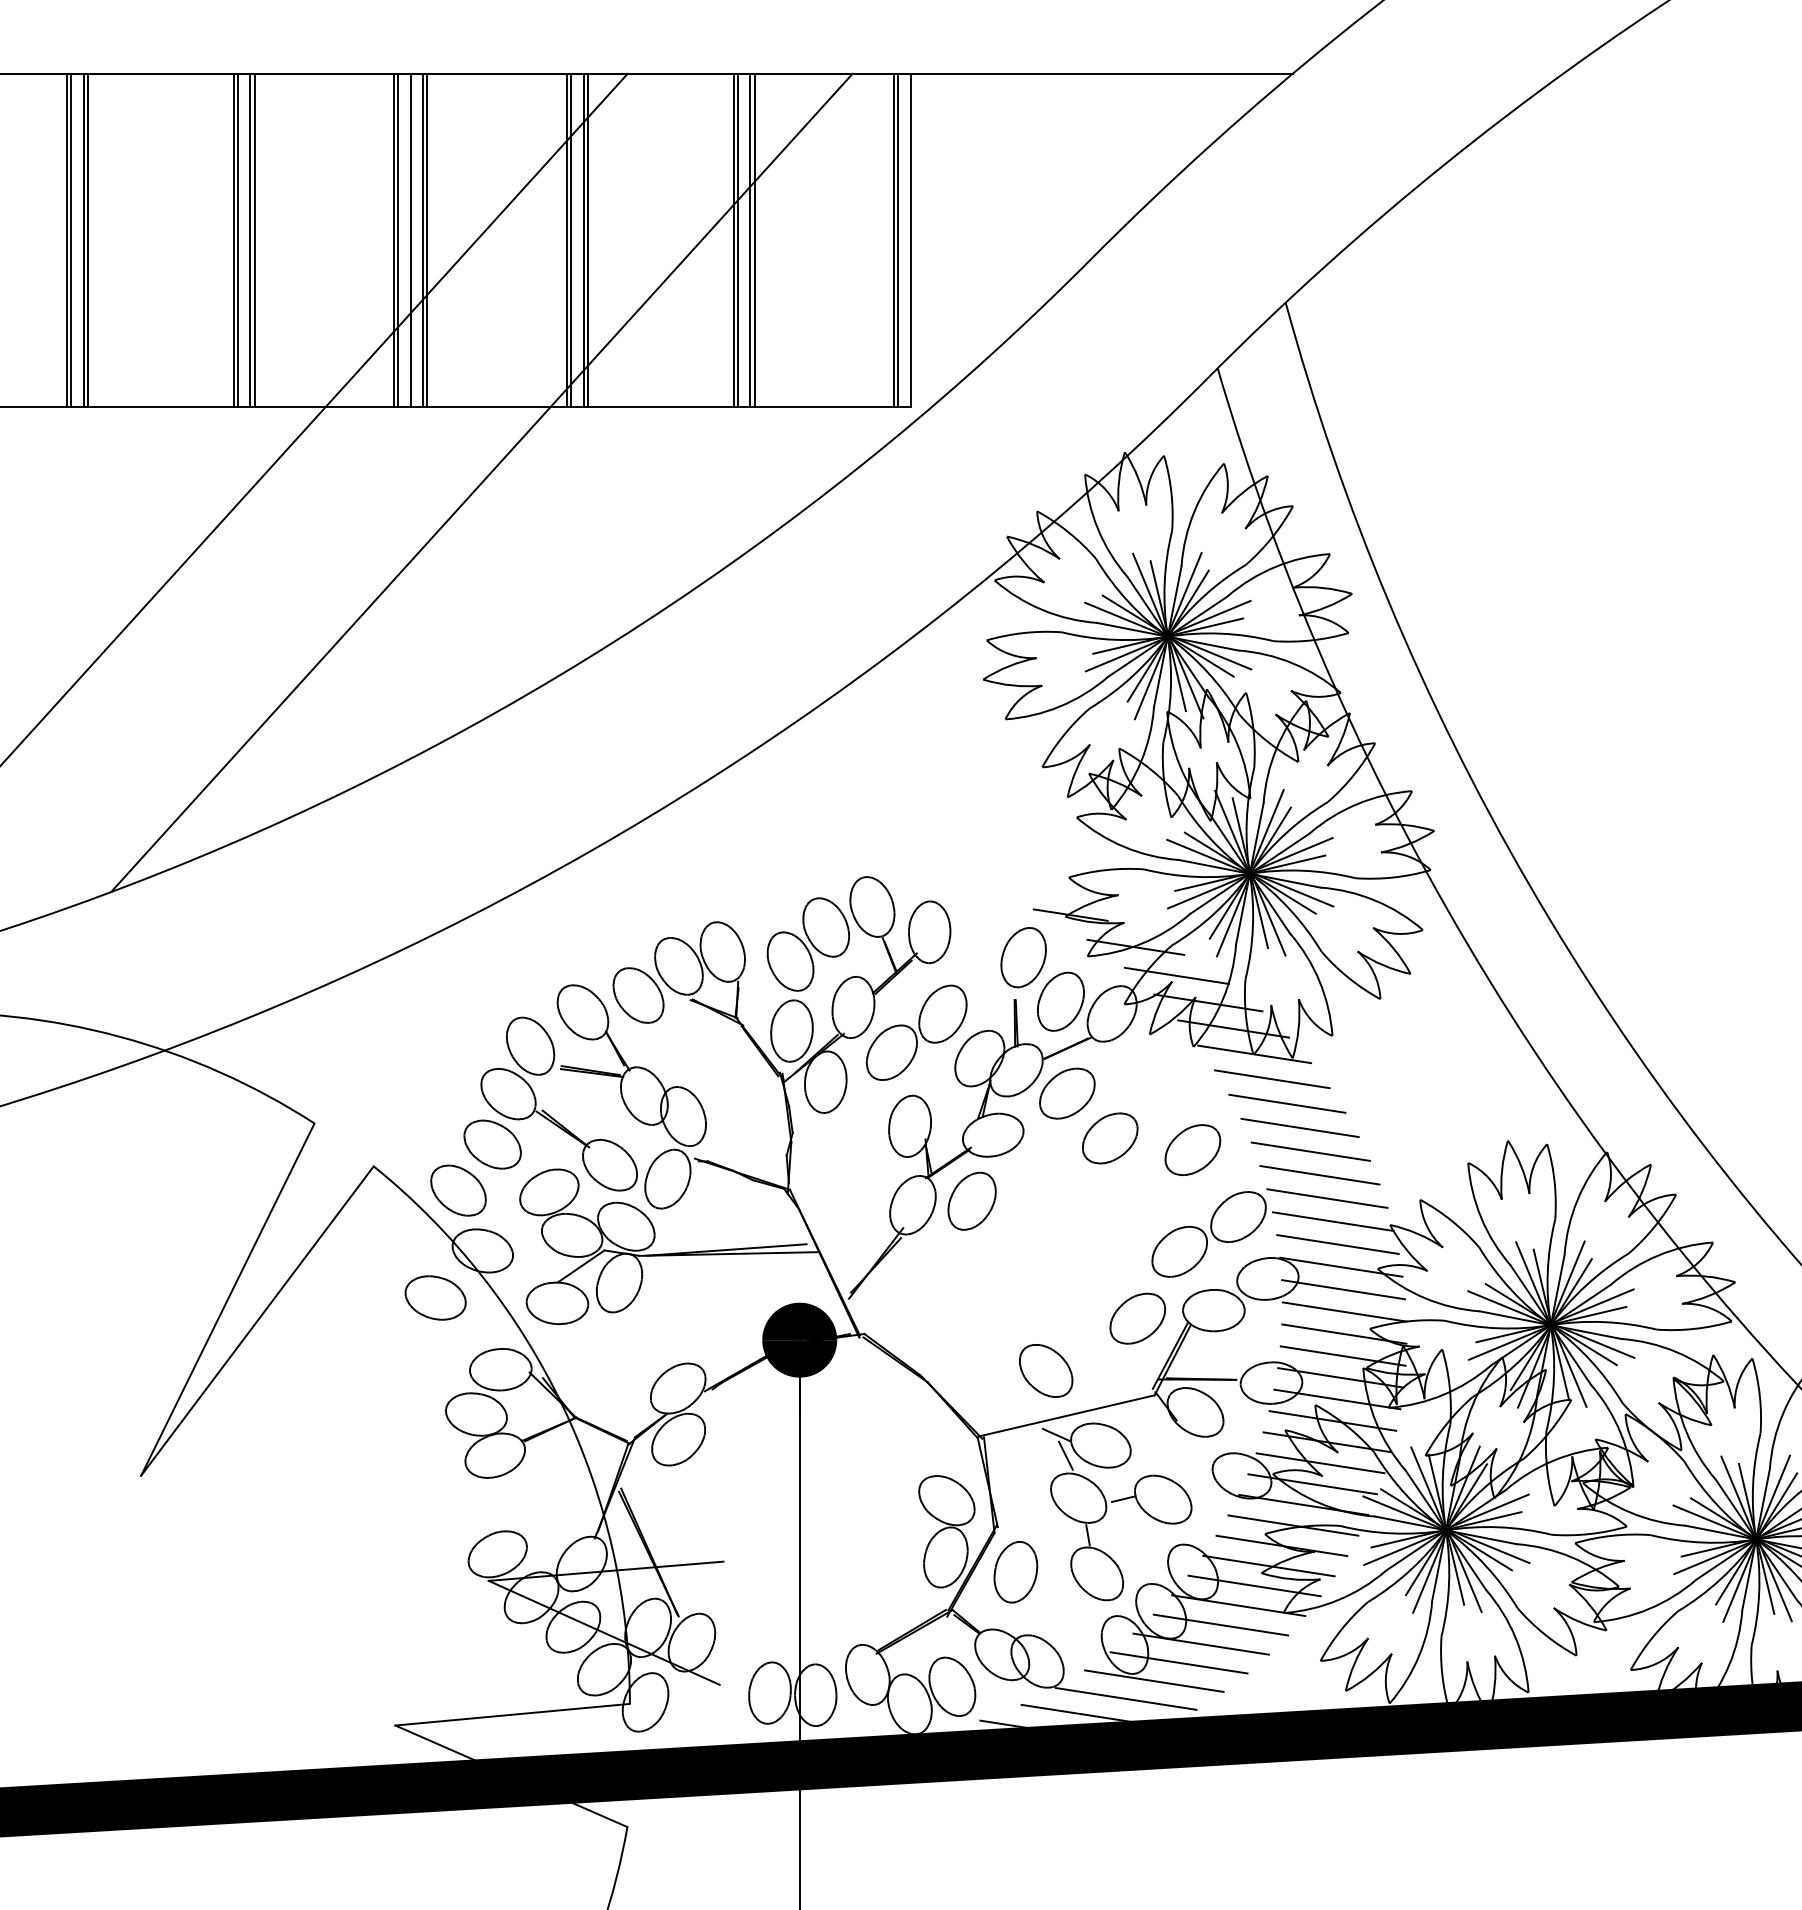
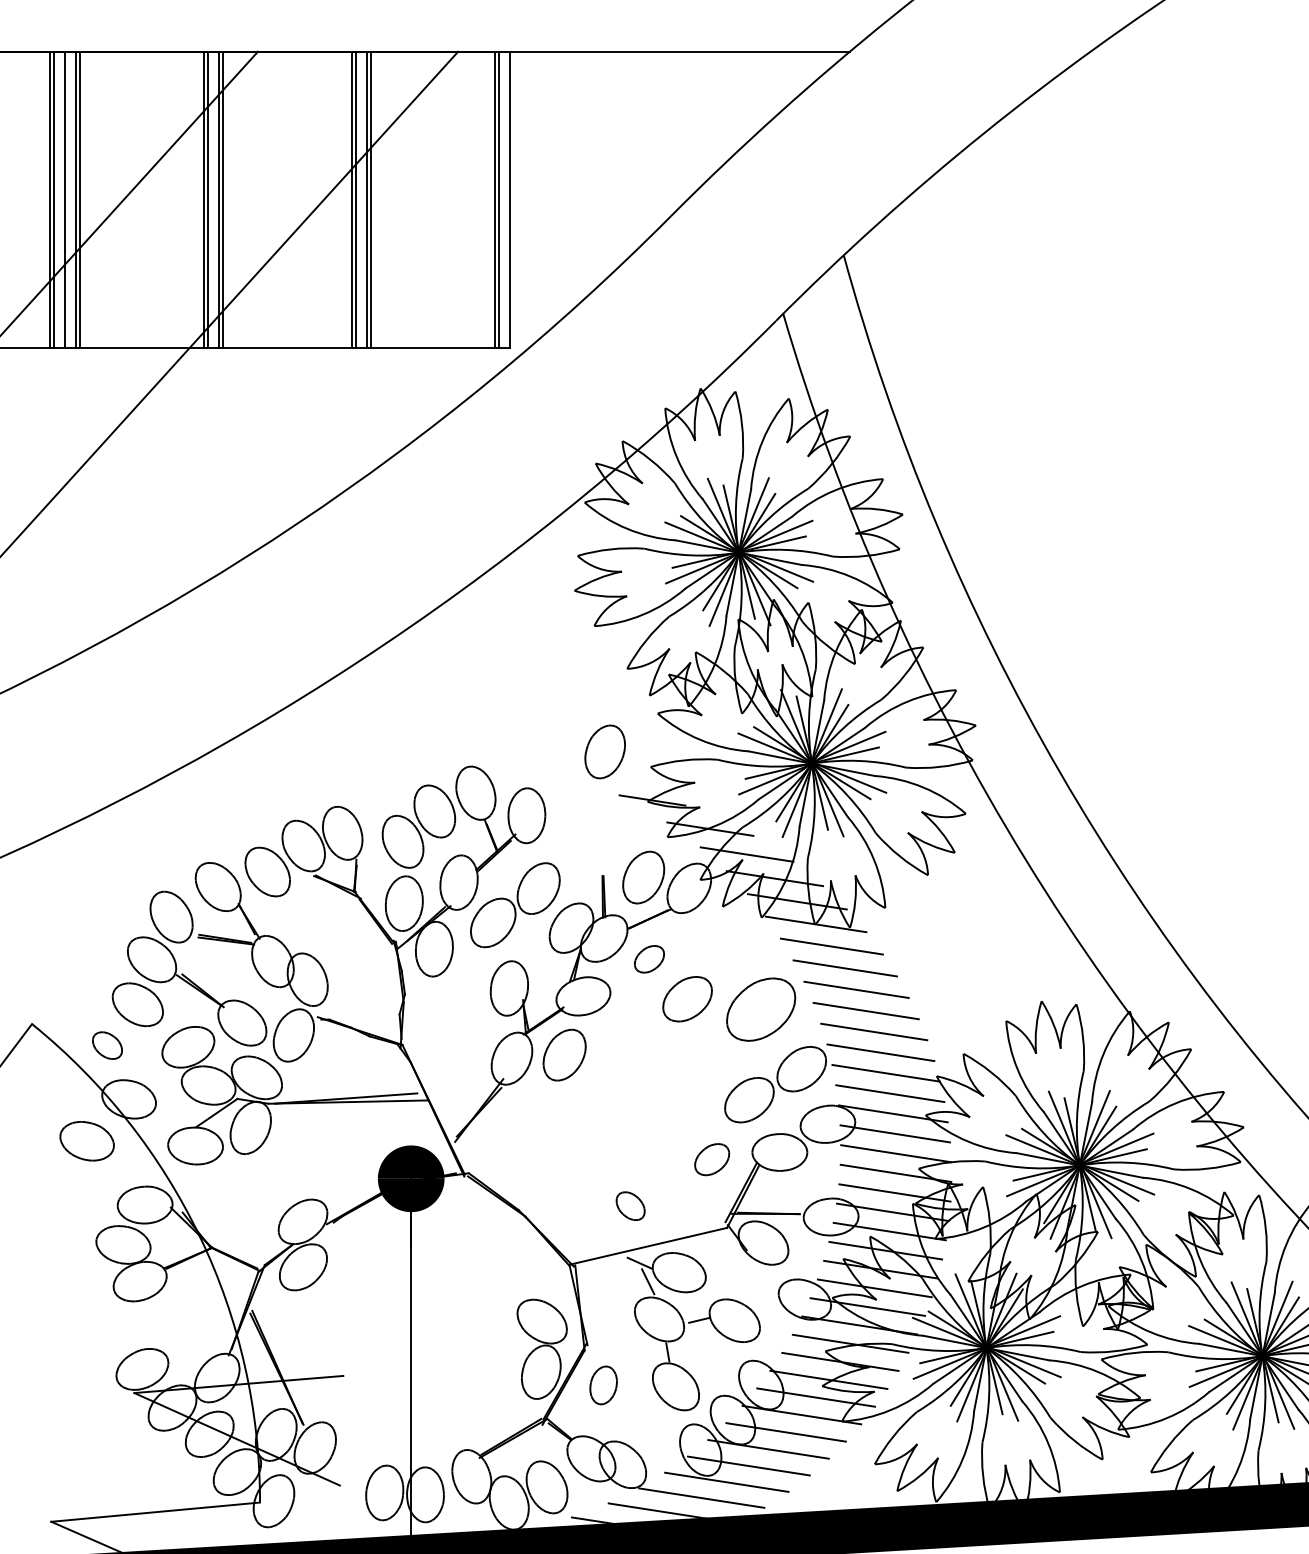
part: (1023, 957) -> (605, 751), moved
part: (1067, 1093) -> (649, 959), size x0.6
part: (1192, 1149) -> (760, 1009), size x1.4
part: (458, 1190) -> (107, 1045), size x0.6
part: (1137, 1318) -> (711, 1159), size x0.7
part: (1046, 1370) -> (630, 1205), size x0.6
part: (1015, 1572) -> (603, 1385), size x0.7

